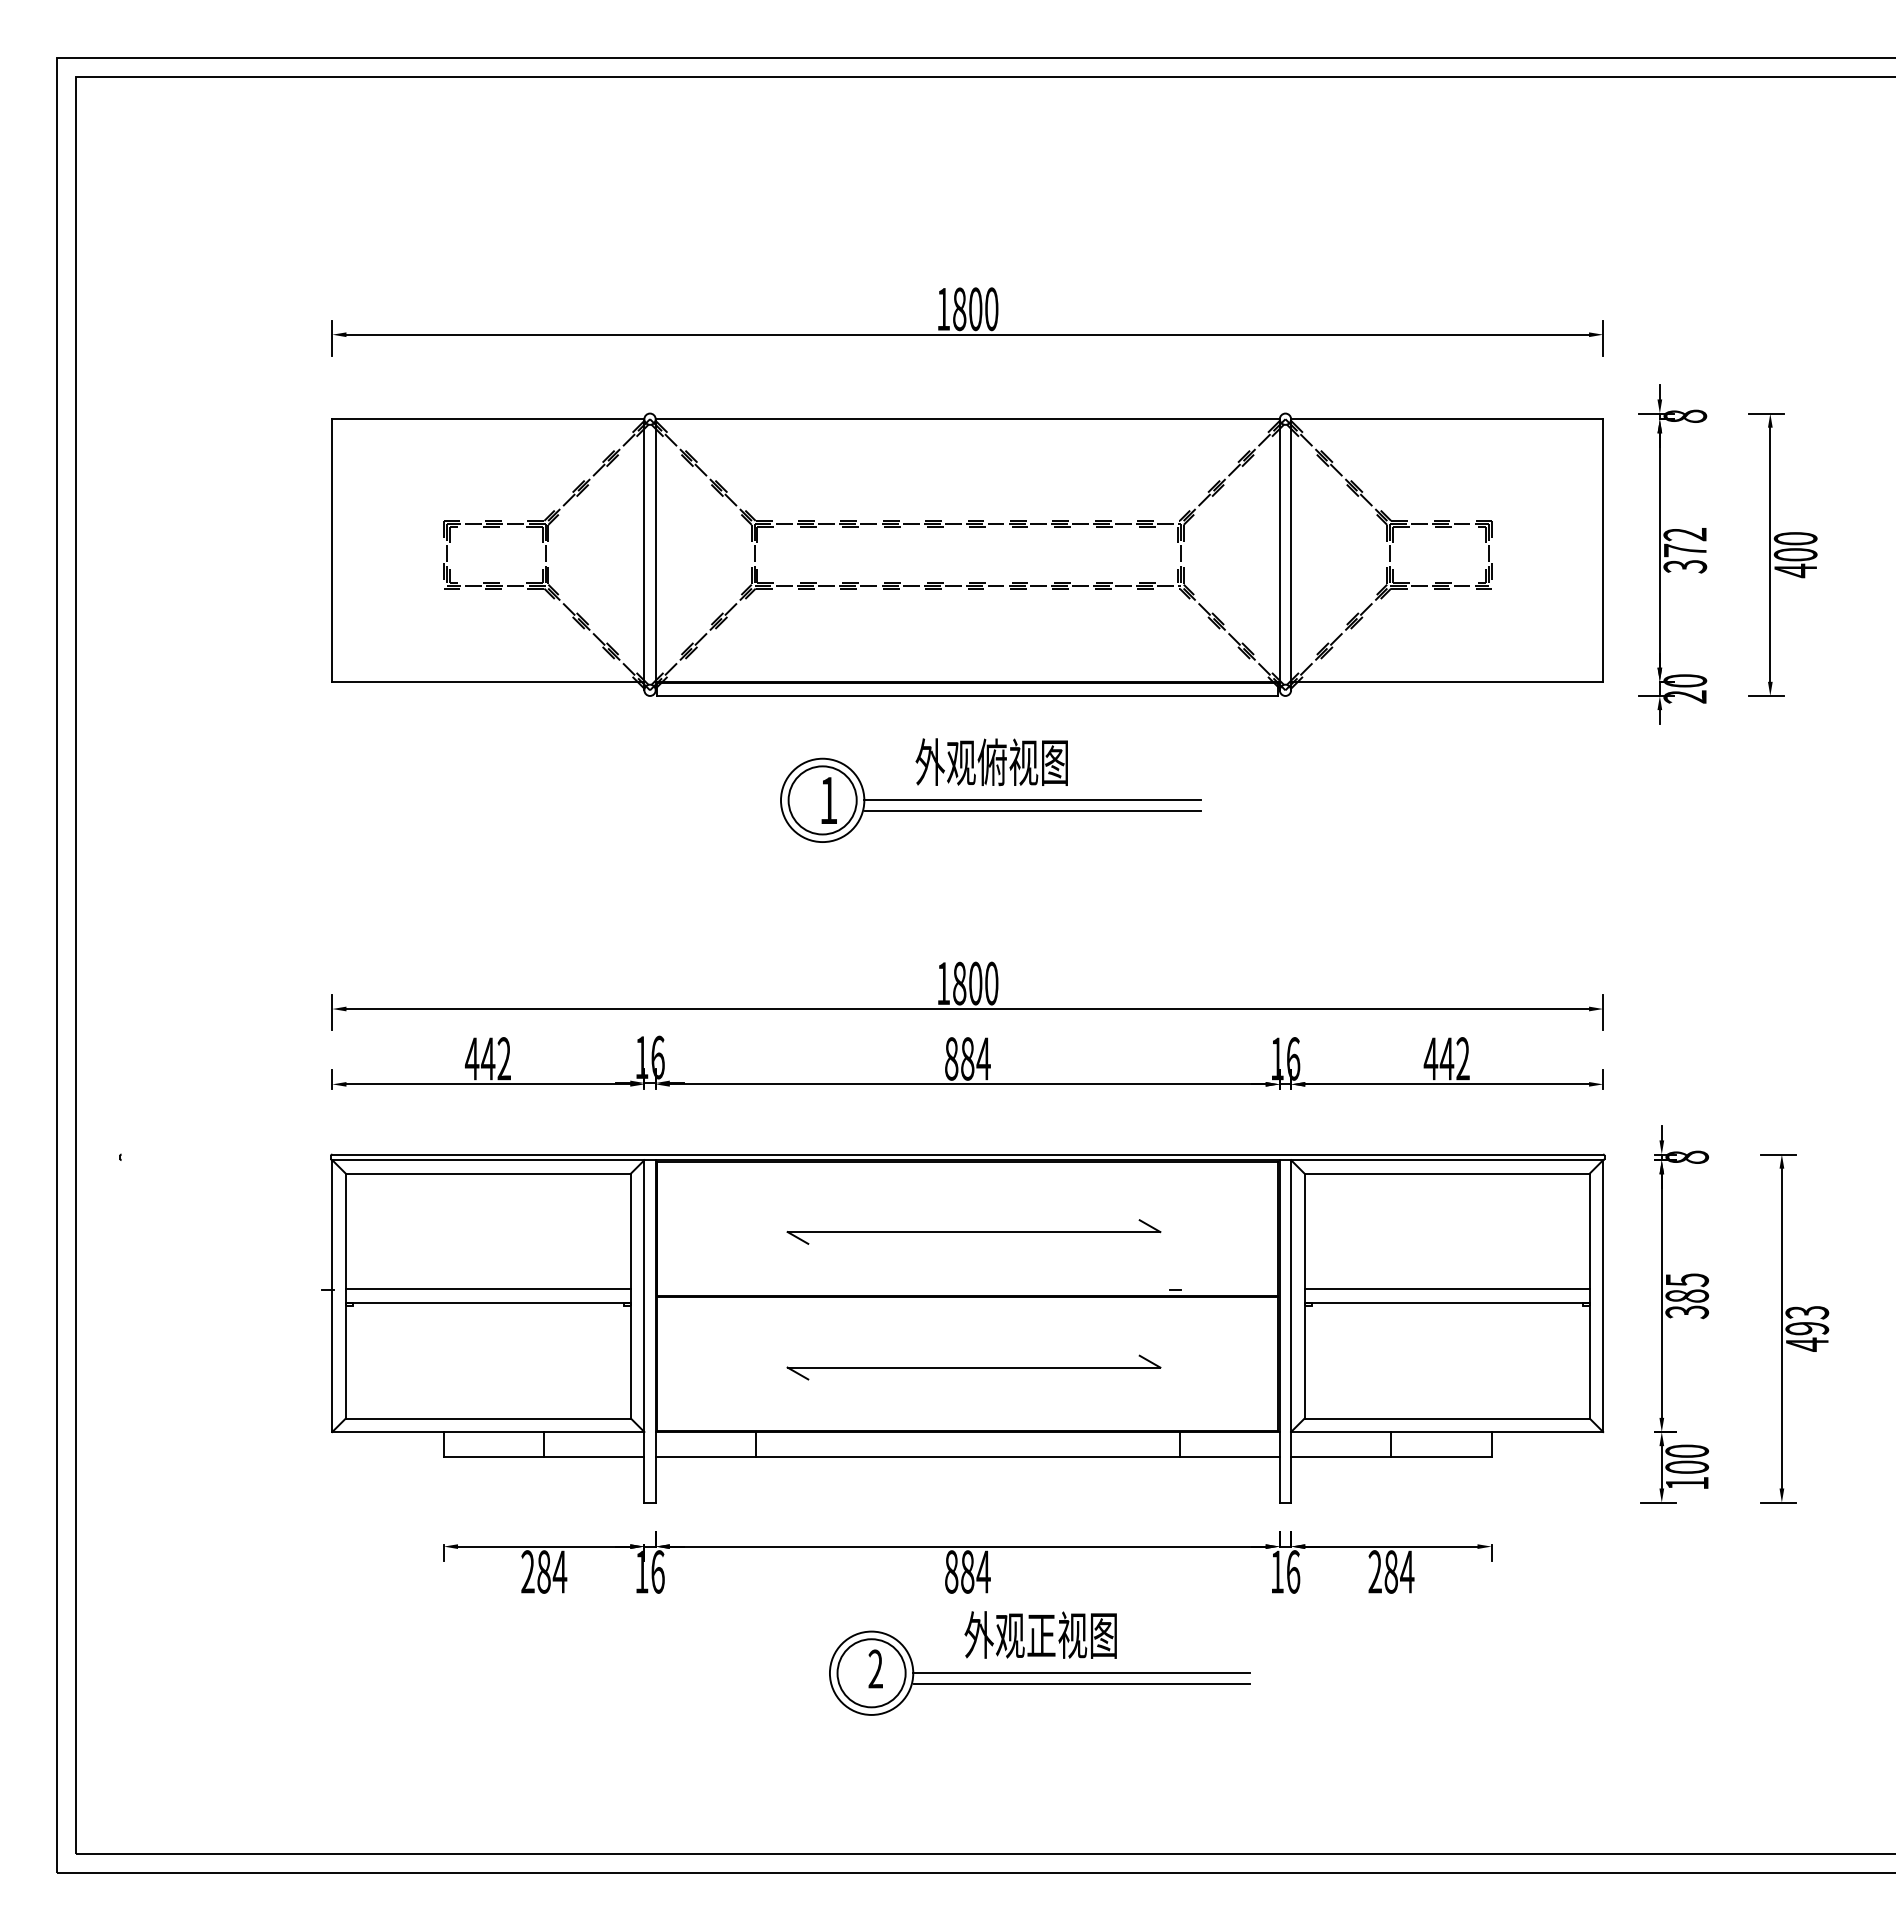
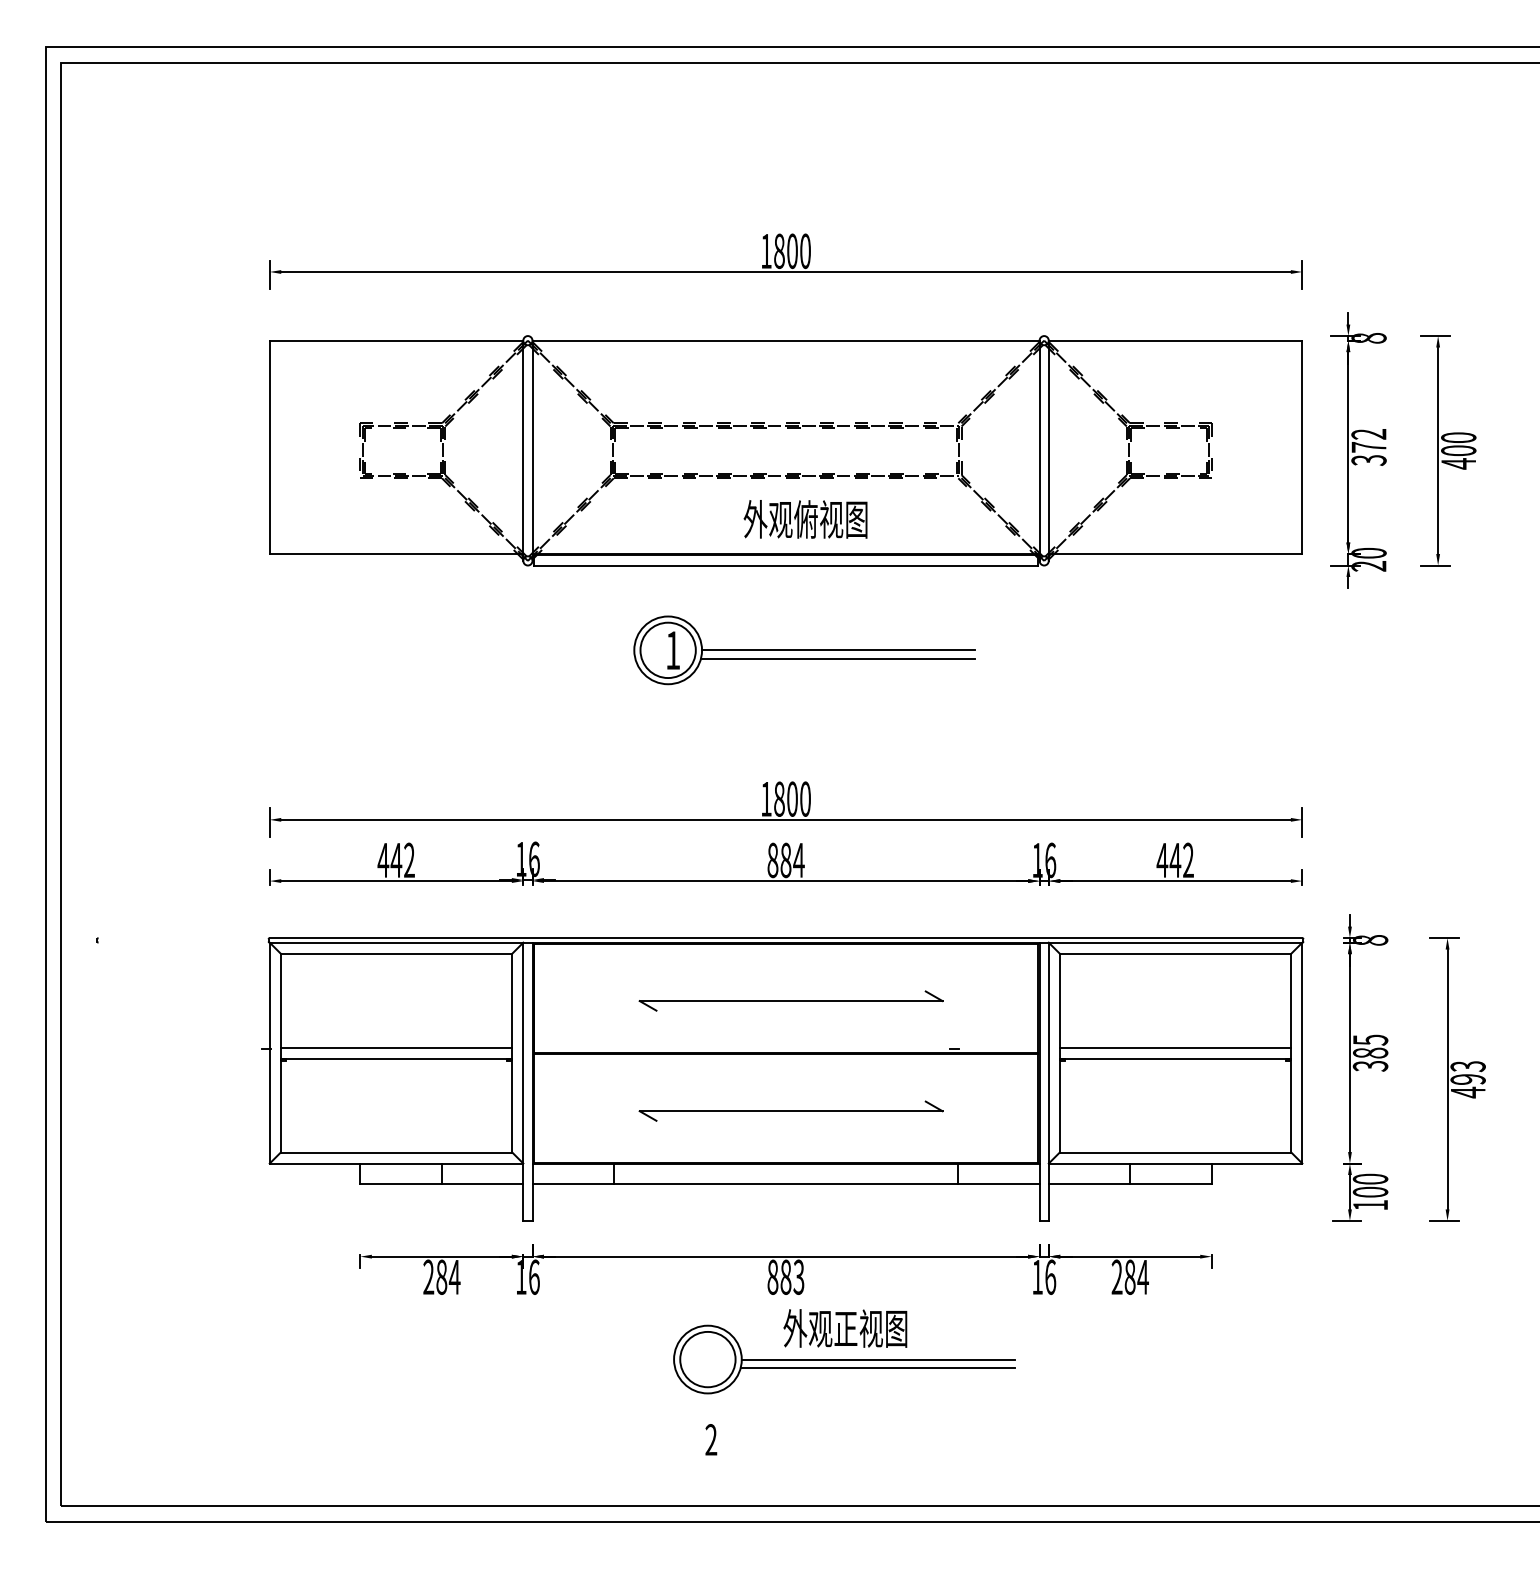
text: (991, 761) -> (805, 518), moved
text: (983, 1571) -> (798, 1276), 884 -> 883
text: (875, 1668) -> (711, 1439), moved

